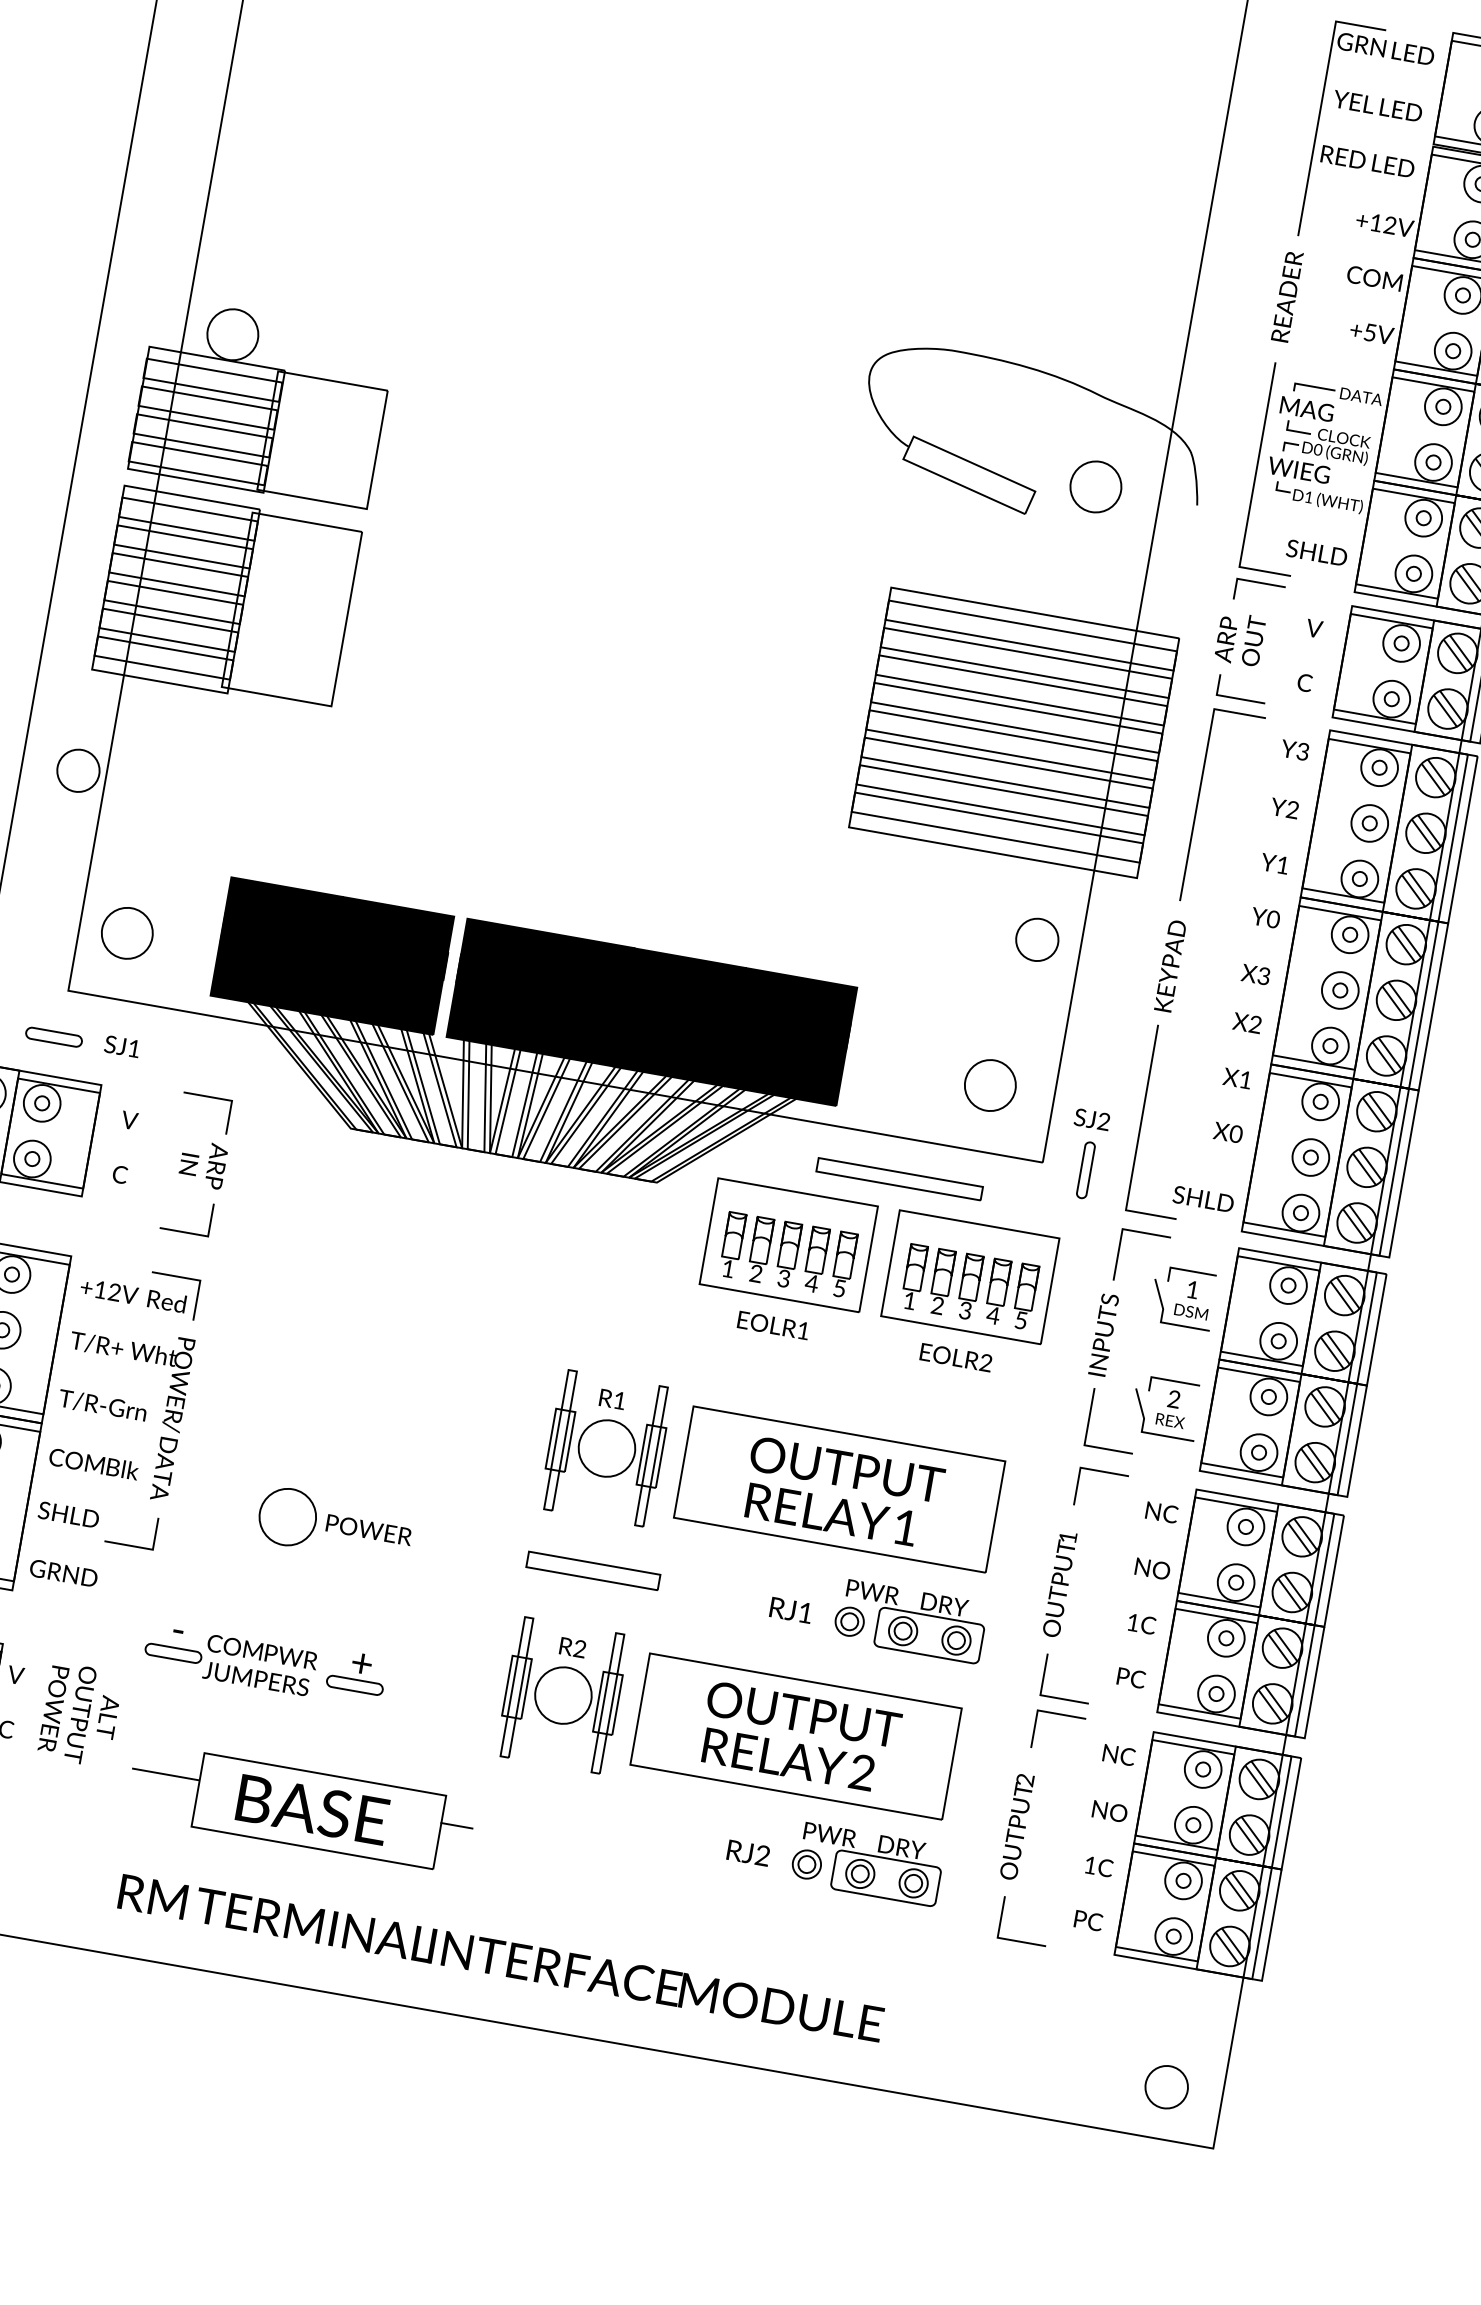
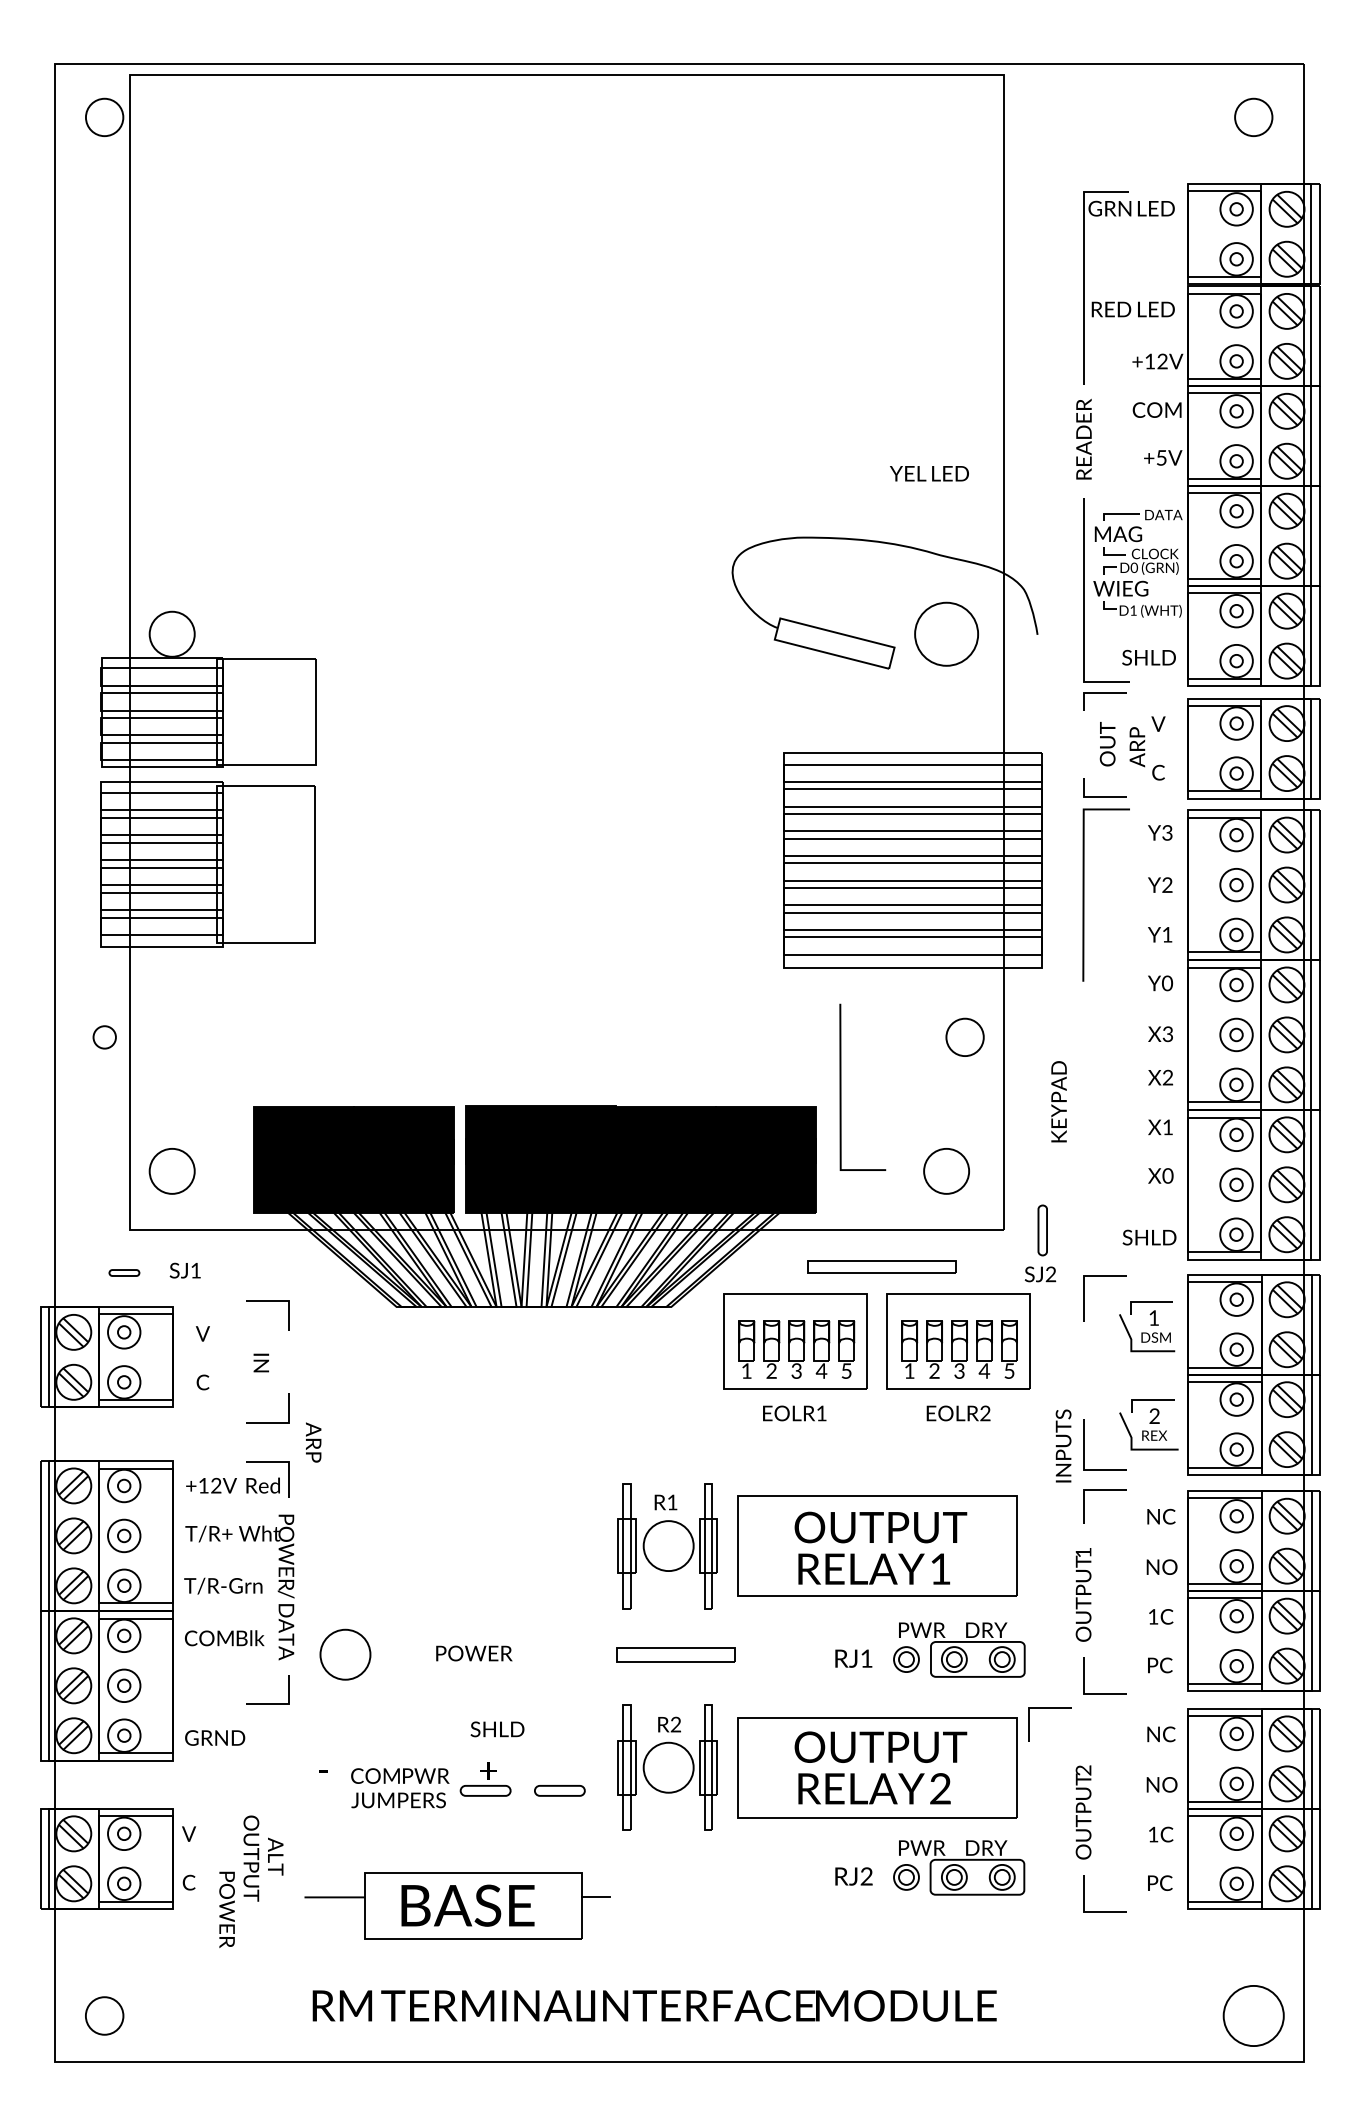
text: (1377, 105) -> (929, 473), moved
circle: (1095, 486) -> (946, 633), size x1.4
text: (1226, 640) -> (1137, 747), moved
circle: (78, 770) -> (104, 1037), size x0.6
text: (1169, 965) -> (1058, 1101), moved
part: (54, 1036) -> (124, 1272), size x0.6
line: (1143, 1117) -> (841, 1086), moved
text: (1092, 1119) -> (1040, 1274), moved
text: (216, 1166) -> (313, 1442), moved
text: (1103, 1334) -> (1063, 1445), moved
text: (68, 1514) -> (497, 1729), moved
circle: (287, 1516) -> (345, 1654), moved
part: (173, 1652) -> (559, 1790), moved
text: (52, 1708) -> (226, 1909), moved
line: (1060, 1715) -> (1049, 1708), moved
circle: (1166, 2086) -> (1253, 2015), size x1.6

